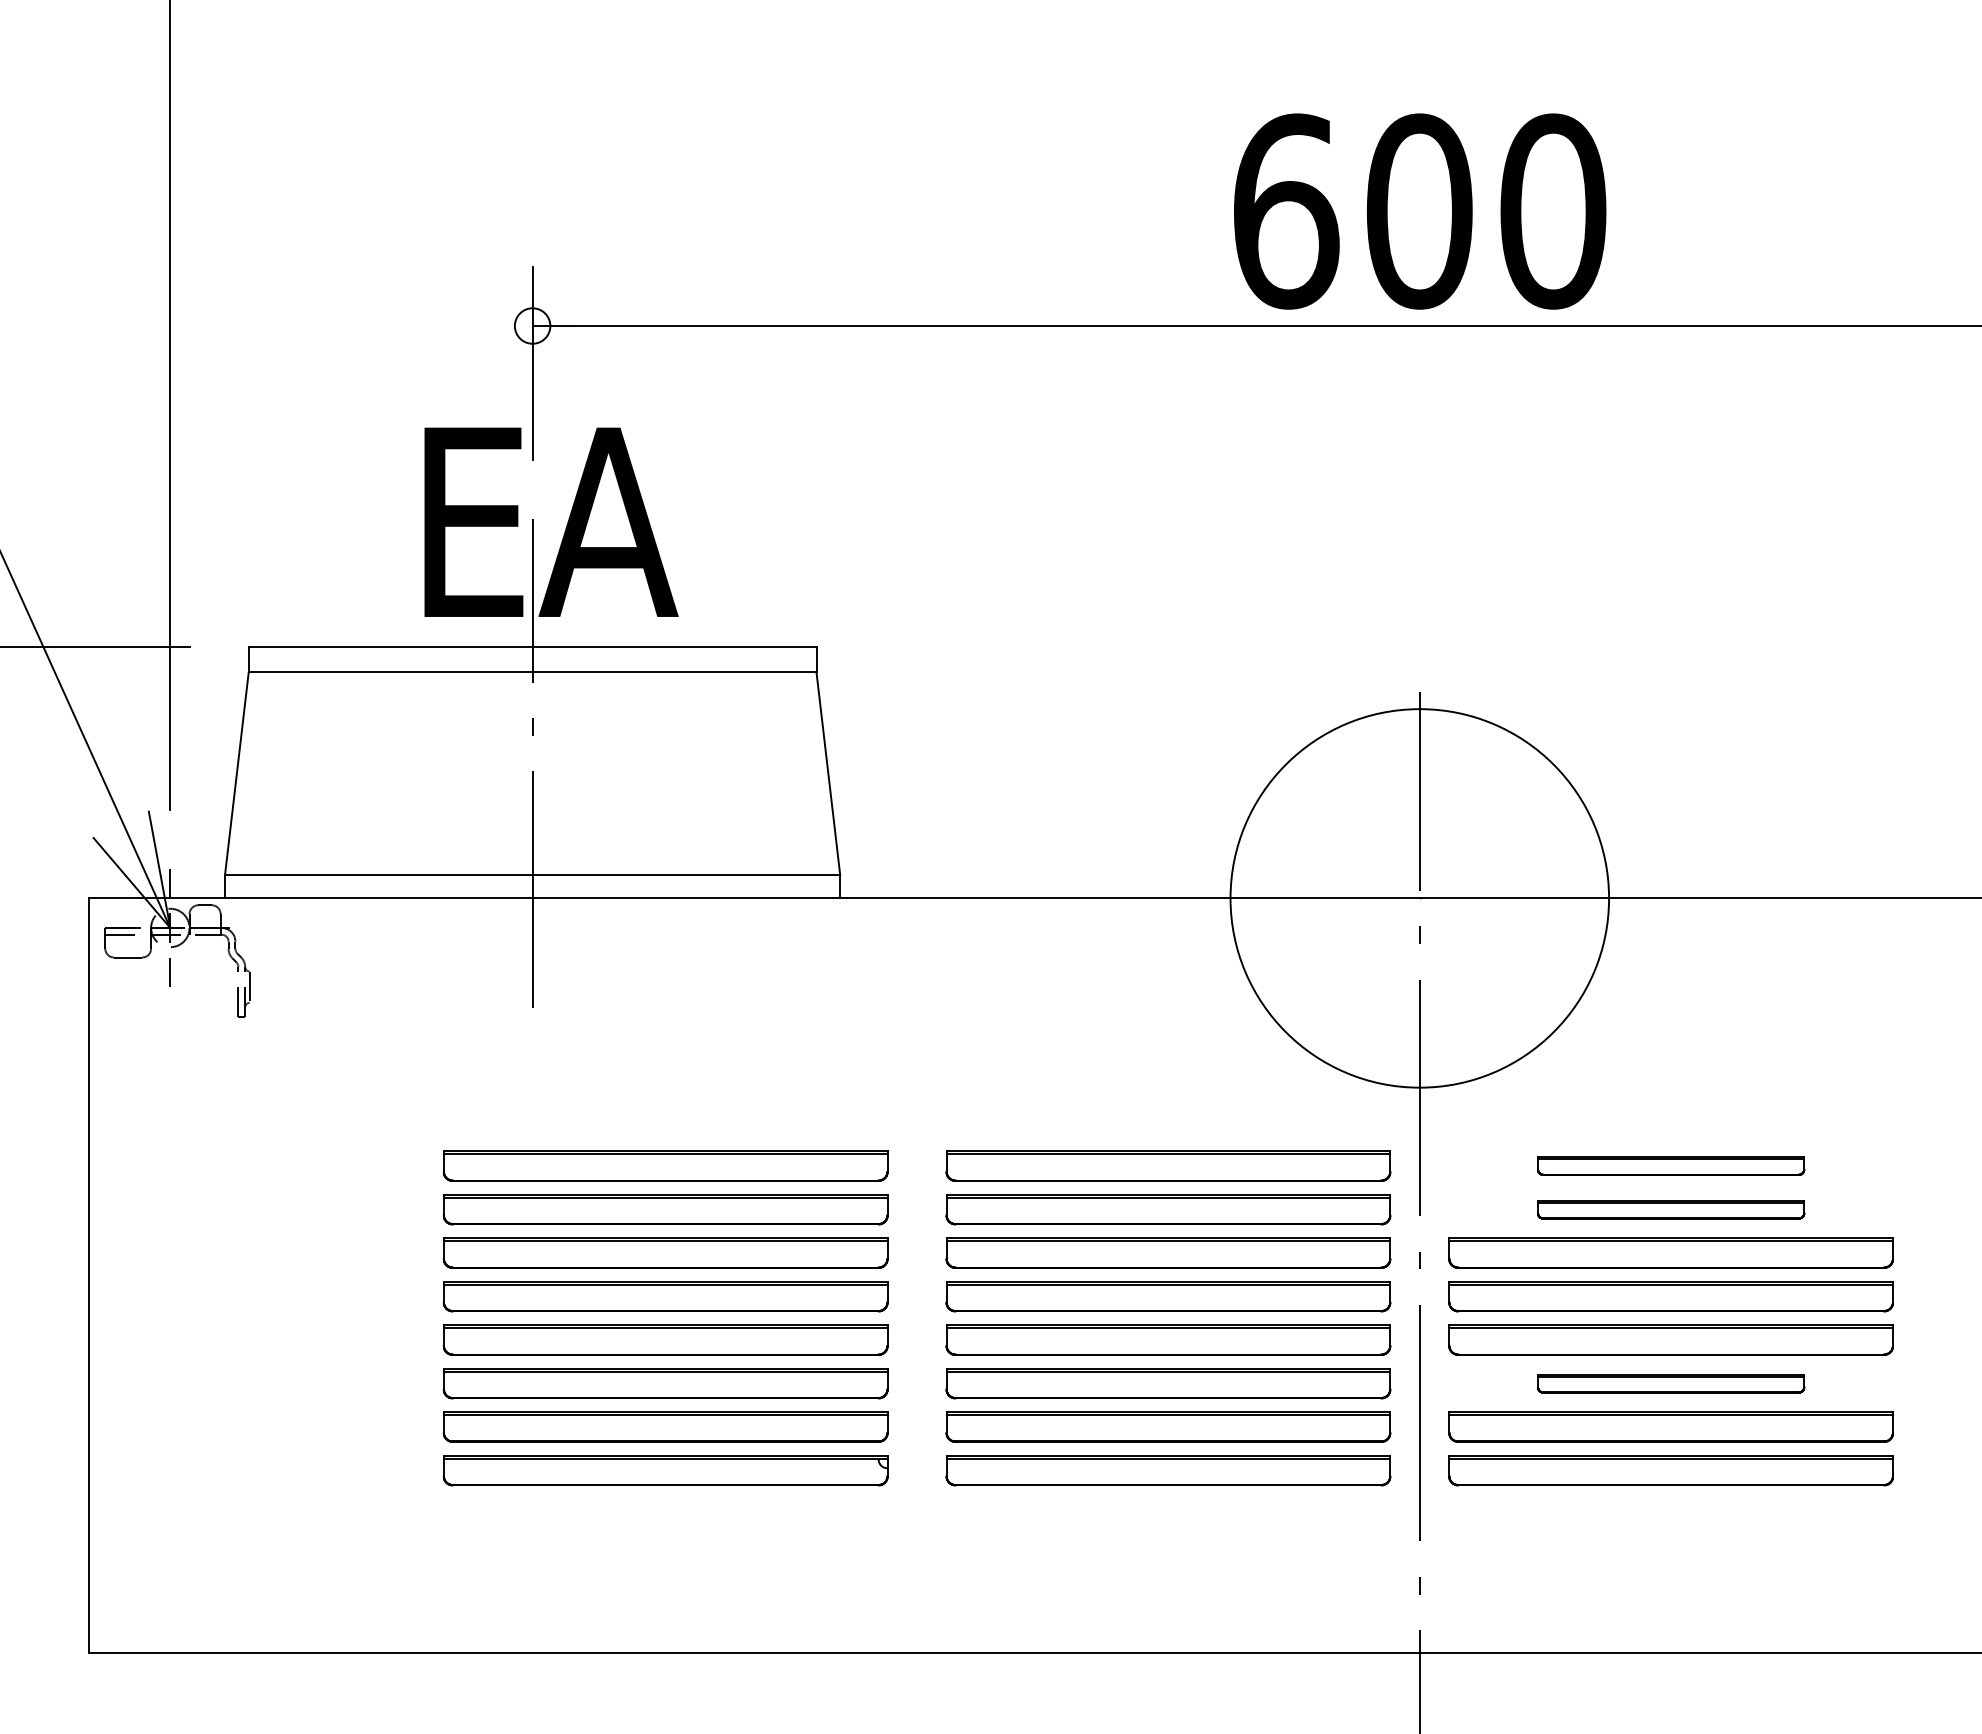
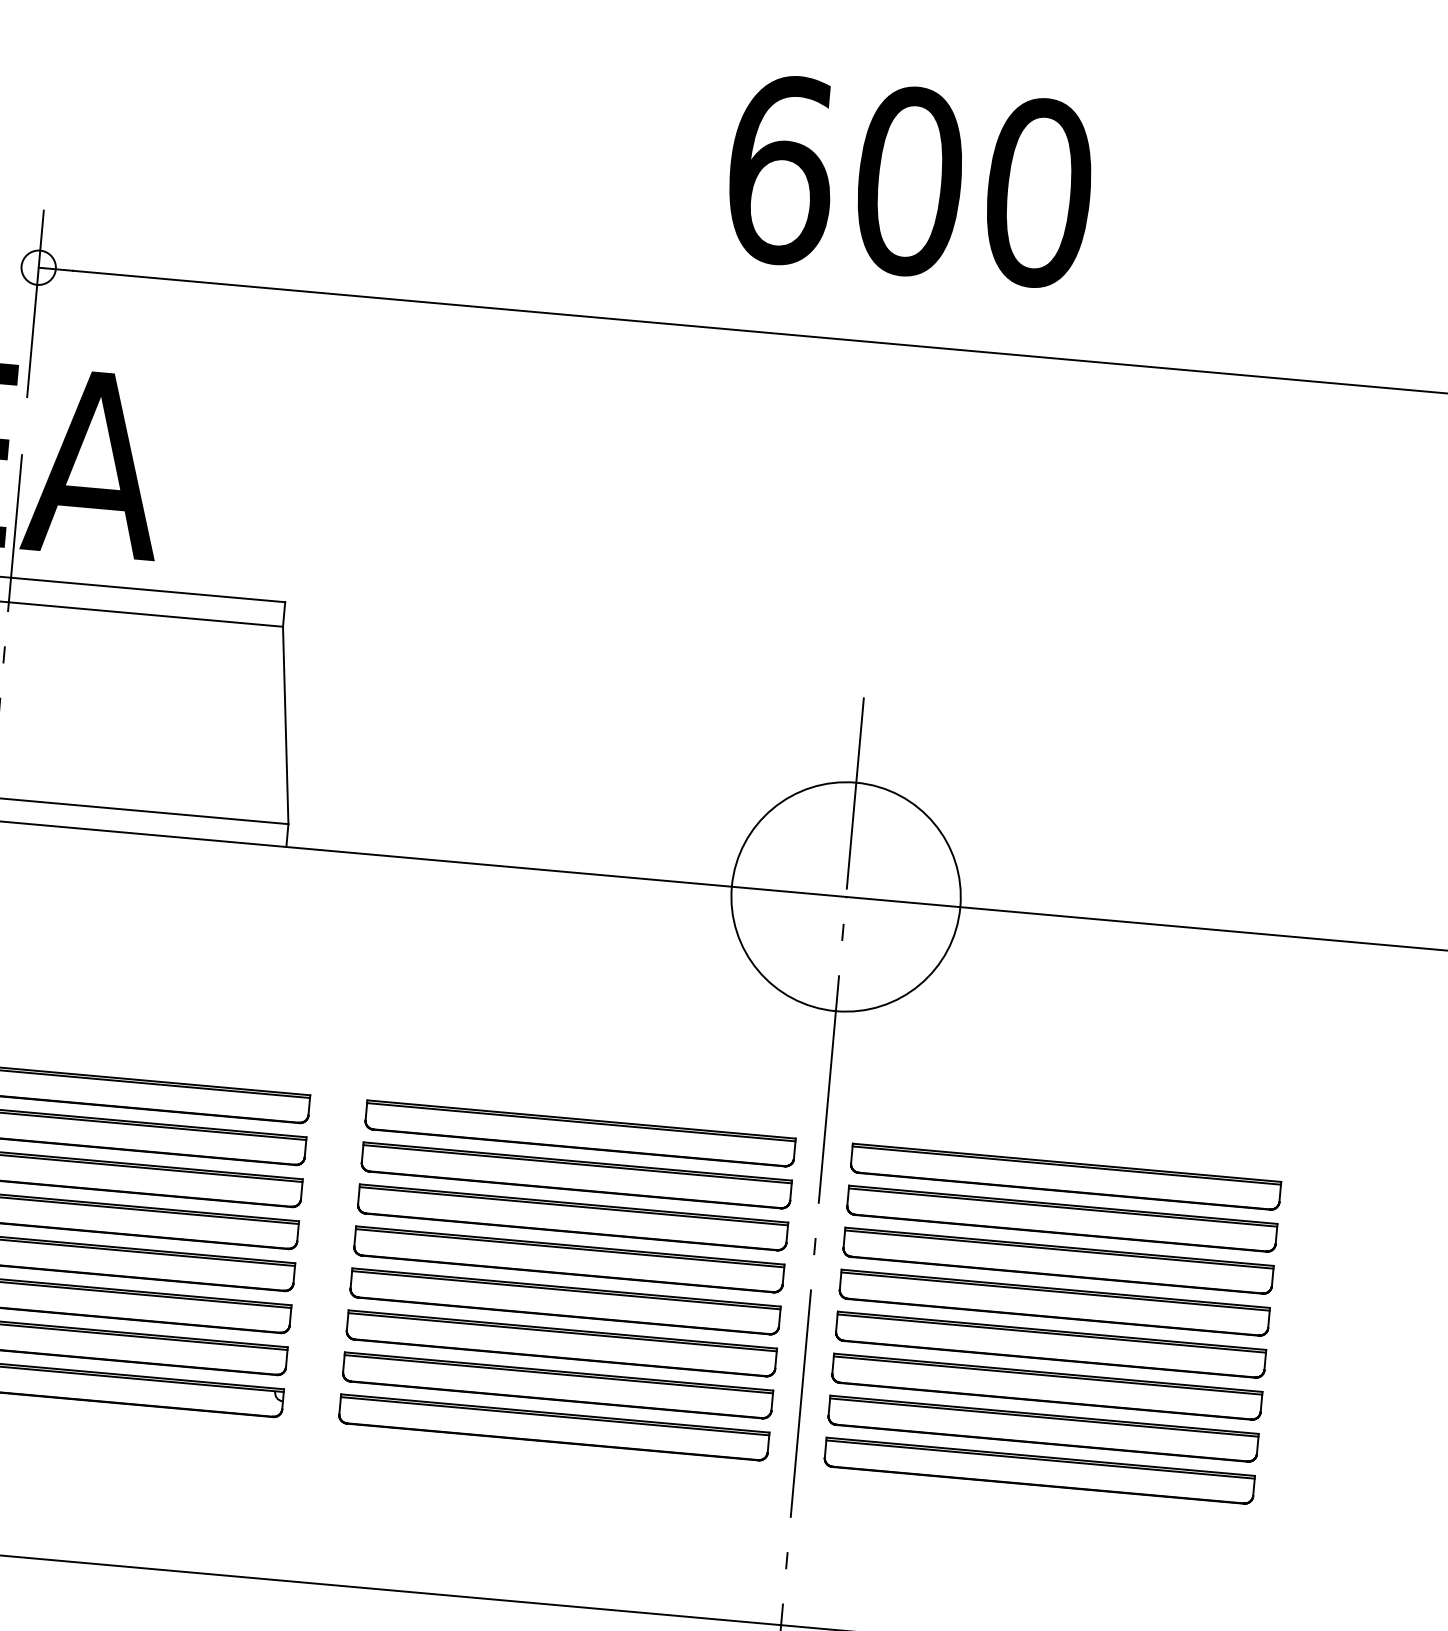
text: (1420, 211) -> (910, 181), moved
circle: (1419, 898) -> (845, 896), size x0.62
part: (1670, 1165) -> (1065, 1176), size x1.67
part: (1670, 1209) -> (1061, 1218), size x1.67
part: (1670, 1383) -> (1046, 1386), size x1.67

